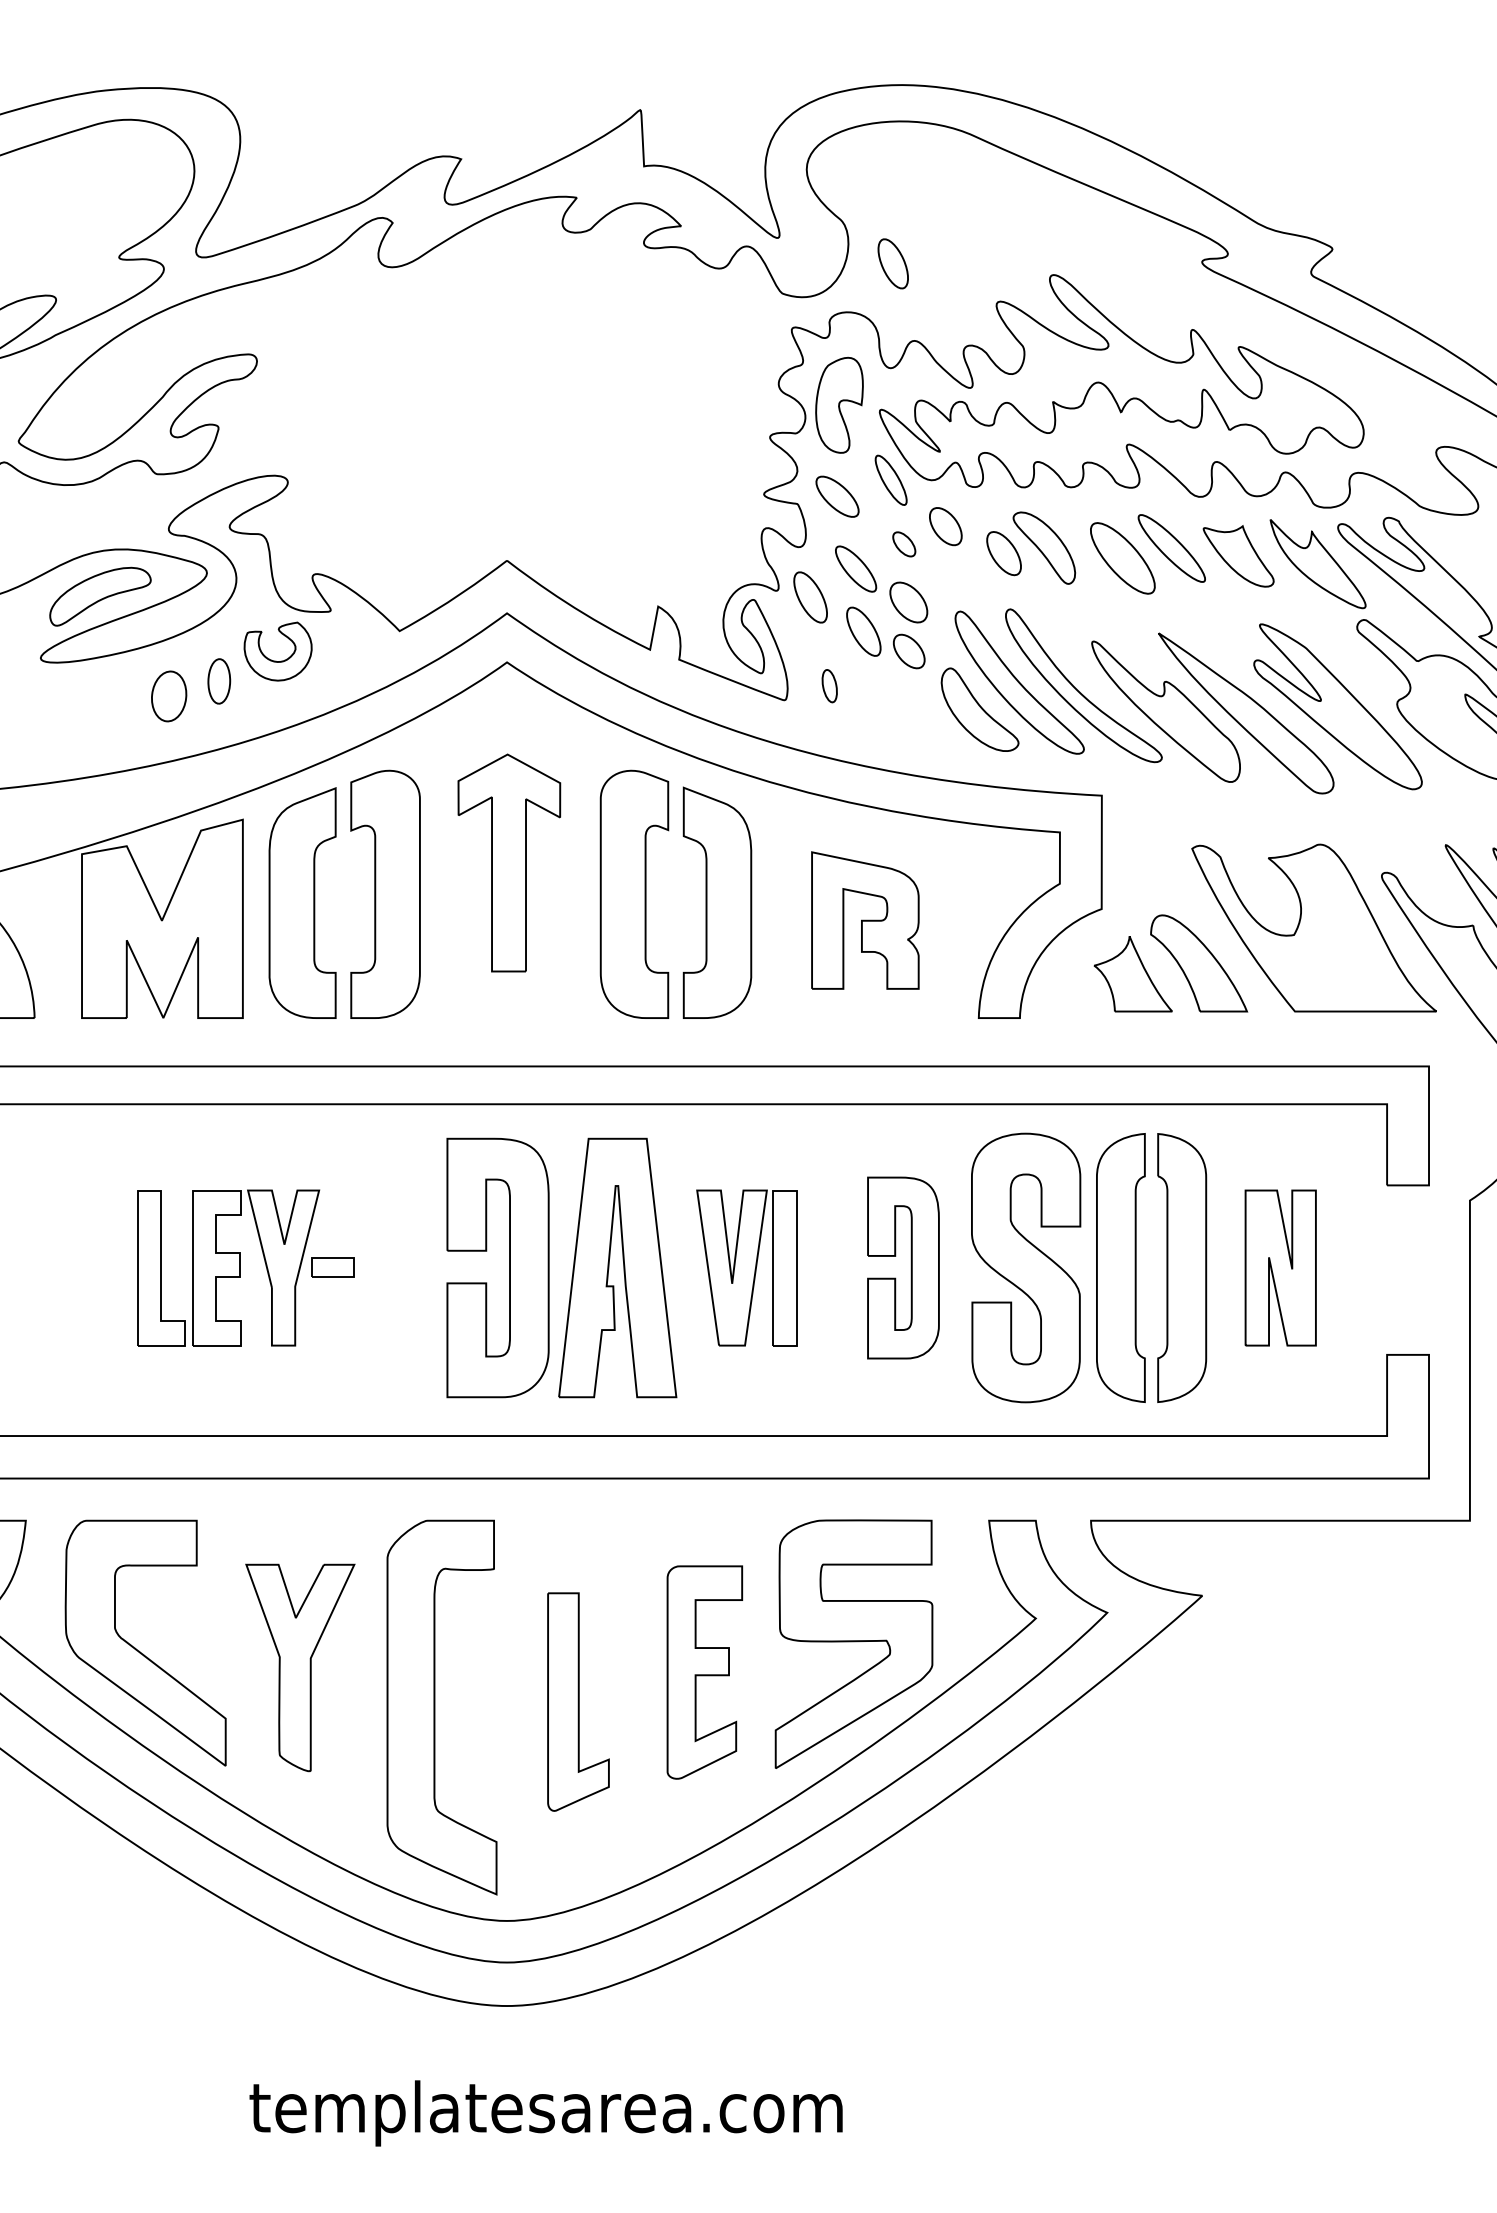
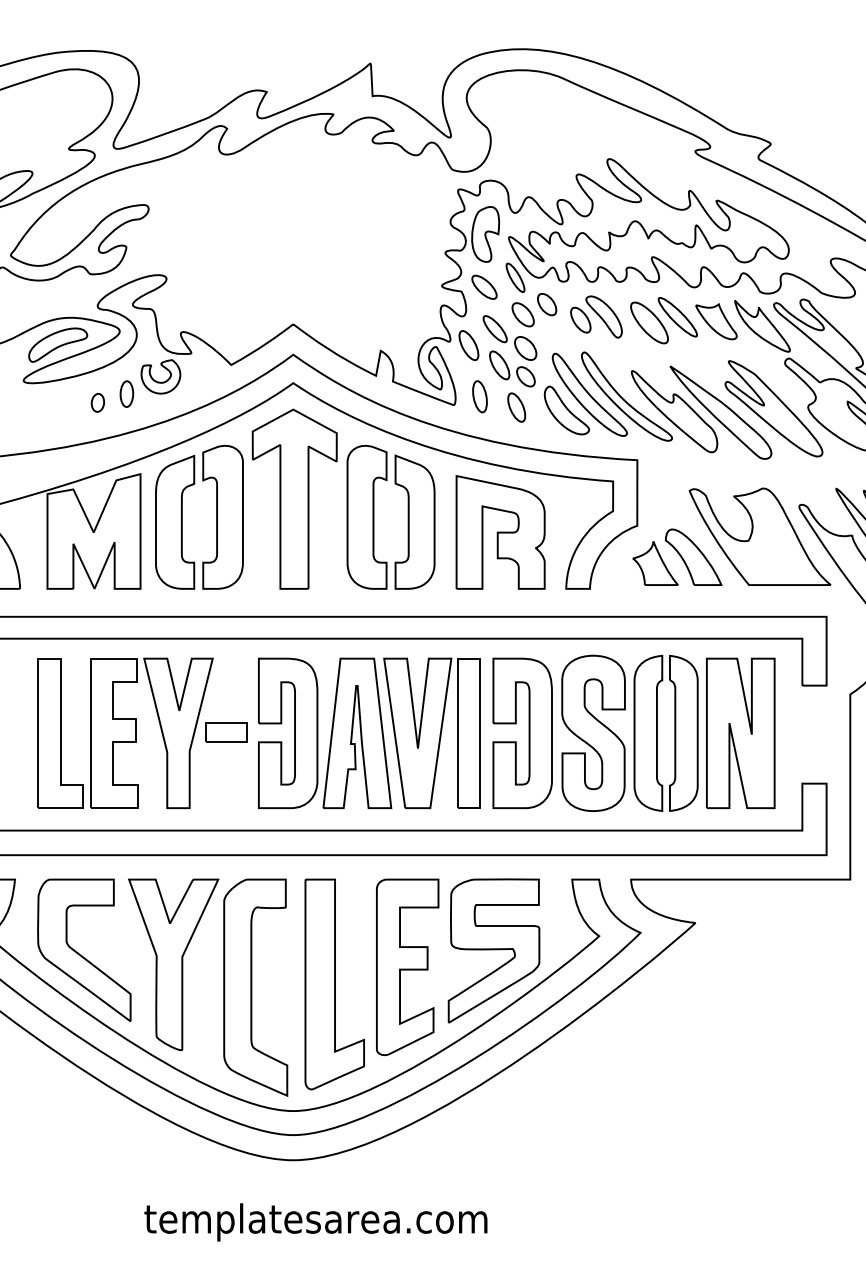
part: (892, 263) -> (516, 407), moved
part: (903, 543) -> (522, 314), size x1.67
part: (828, 685) -> (479, 396), size x1.67
part: (168, 695) -> (97, 402), size x0.62
part: (509, 861) -> (294, 498), size x1.43
part: (865, 920) -> (500, 532), size x1.43
part: (246, 1268) -> (142, 733), size x1.67
part: (745, 1268) -> (431, 733), size x1.67
part: (903, 1268) -> (522, 733), size x1.43
part: (1280, 1268) -> (740, 733), size x1.67
part: (299, 1667) -> (173, 964), size x1.43
part: (704, 1672) -> (407, 967), size x1.43
part: (578, 1702) -> (334, 984), size x1.67

